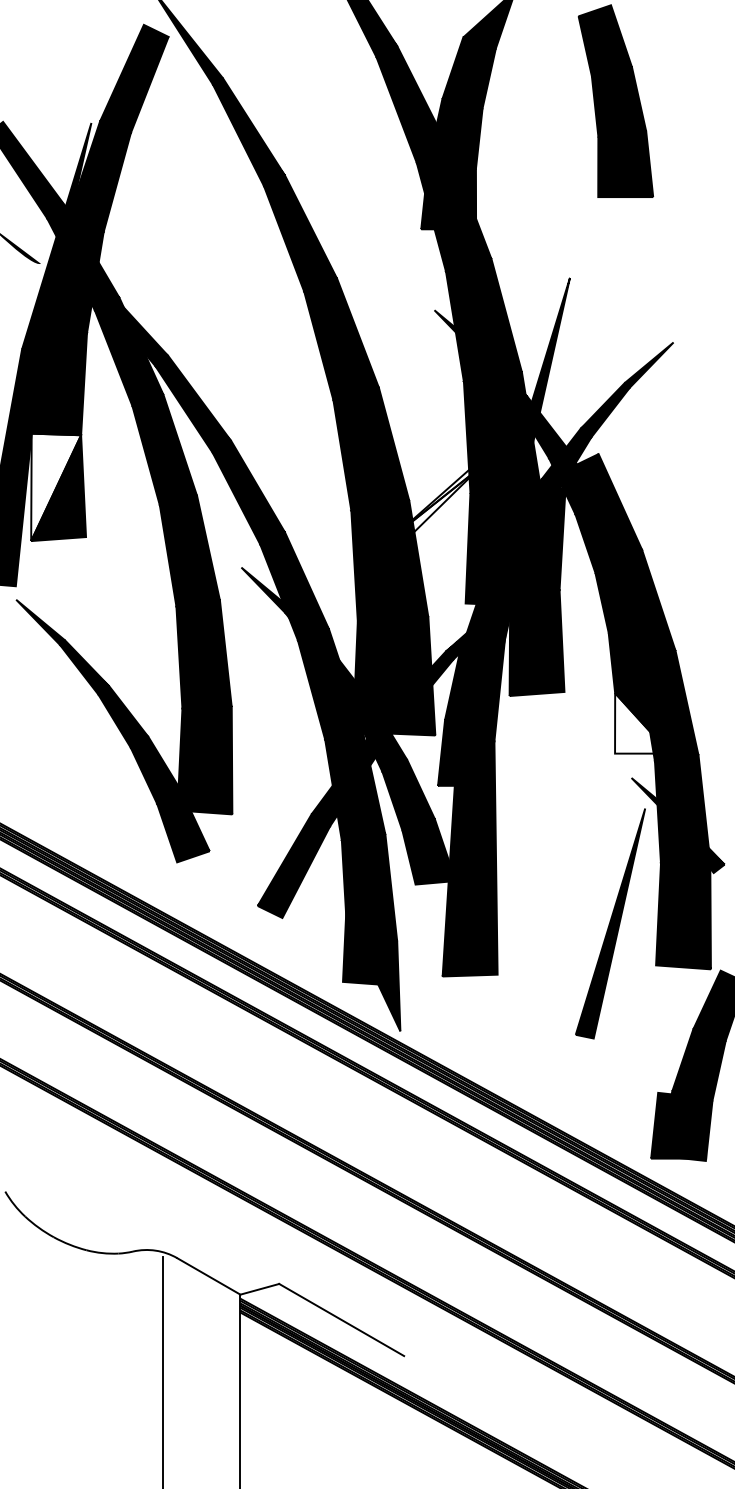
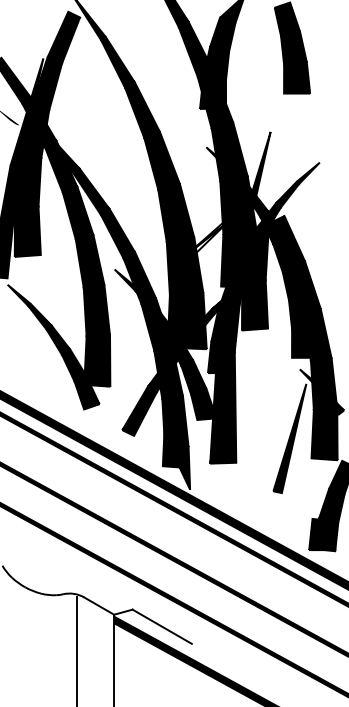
fill: (55, 485) -> (26, 230), added
fill: (643, 723) -> (305, 343), added

